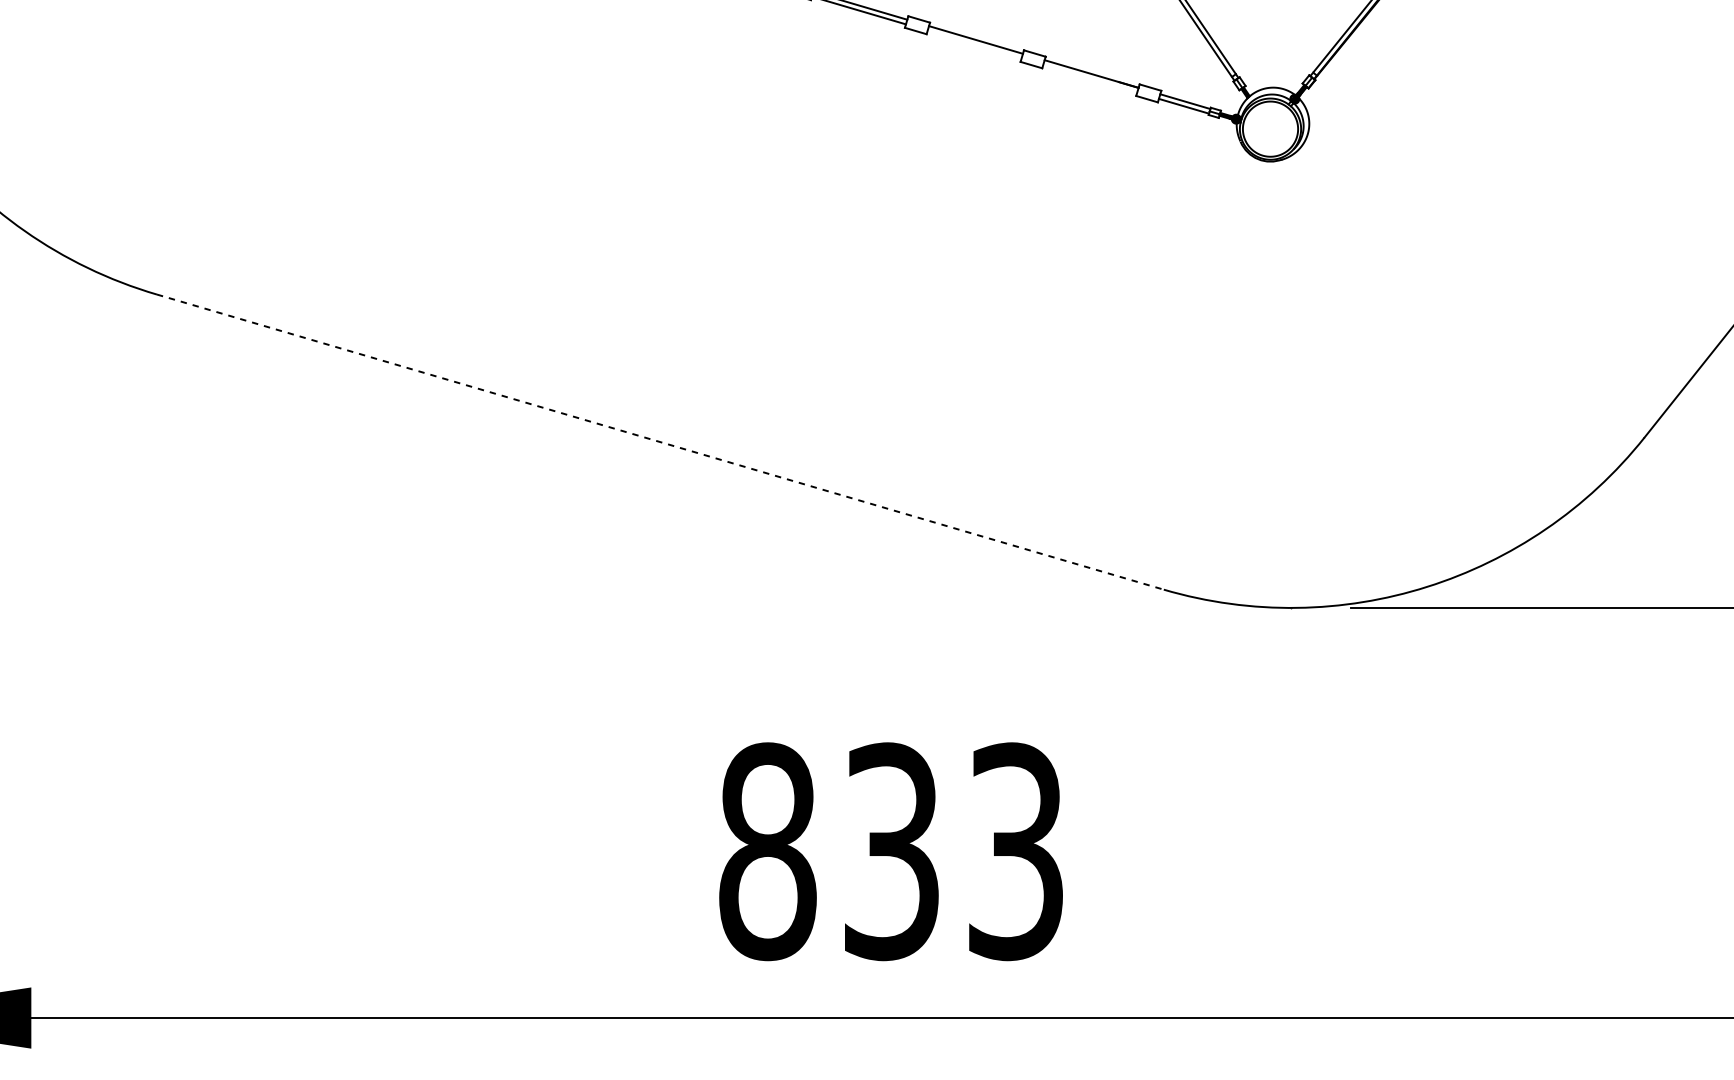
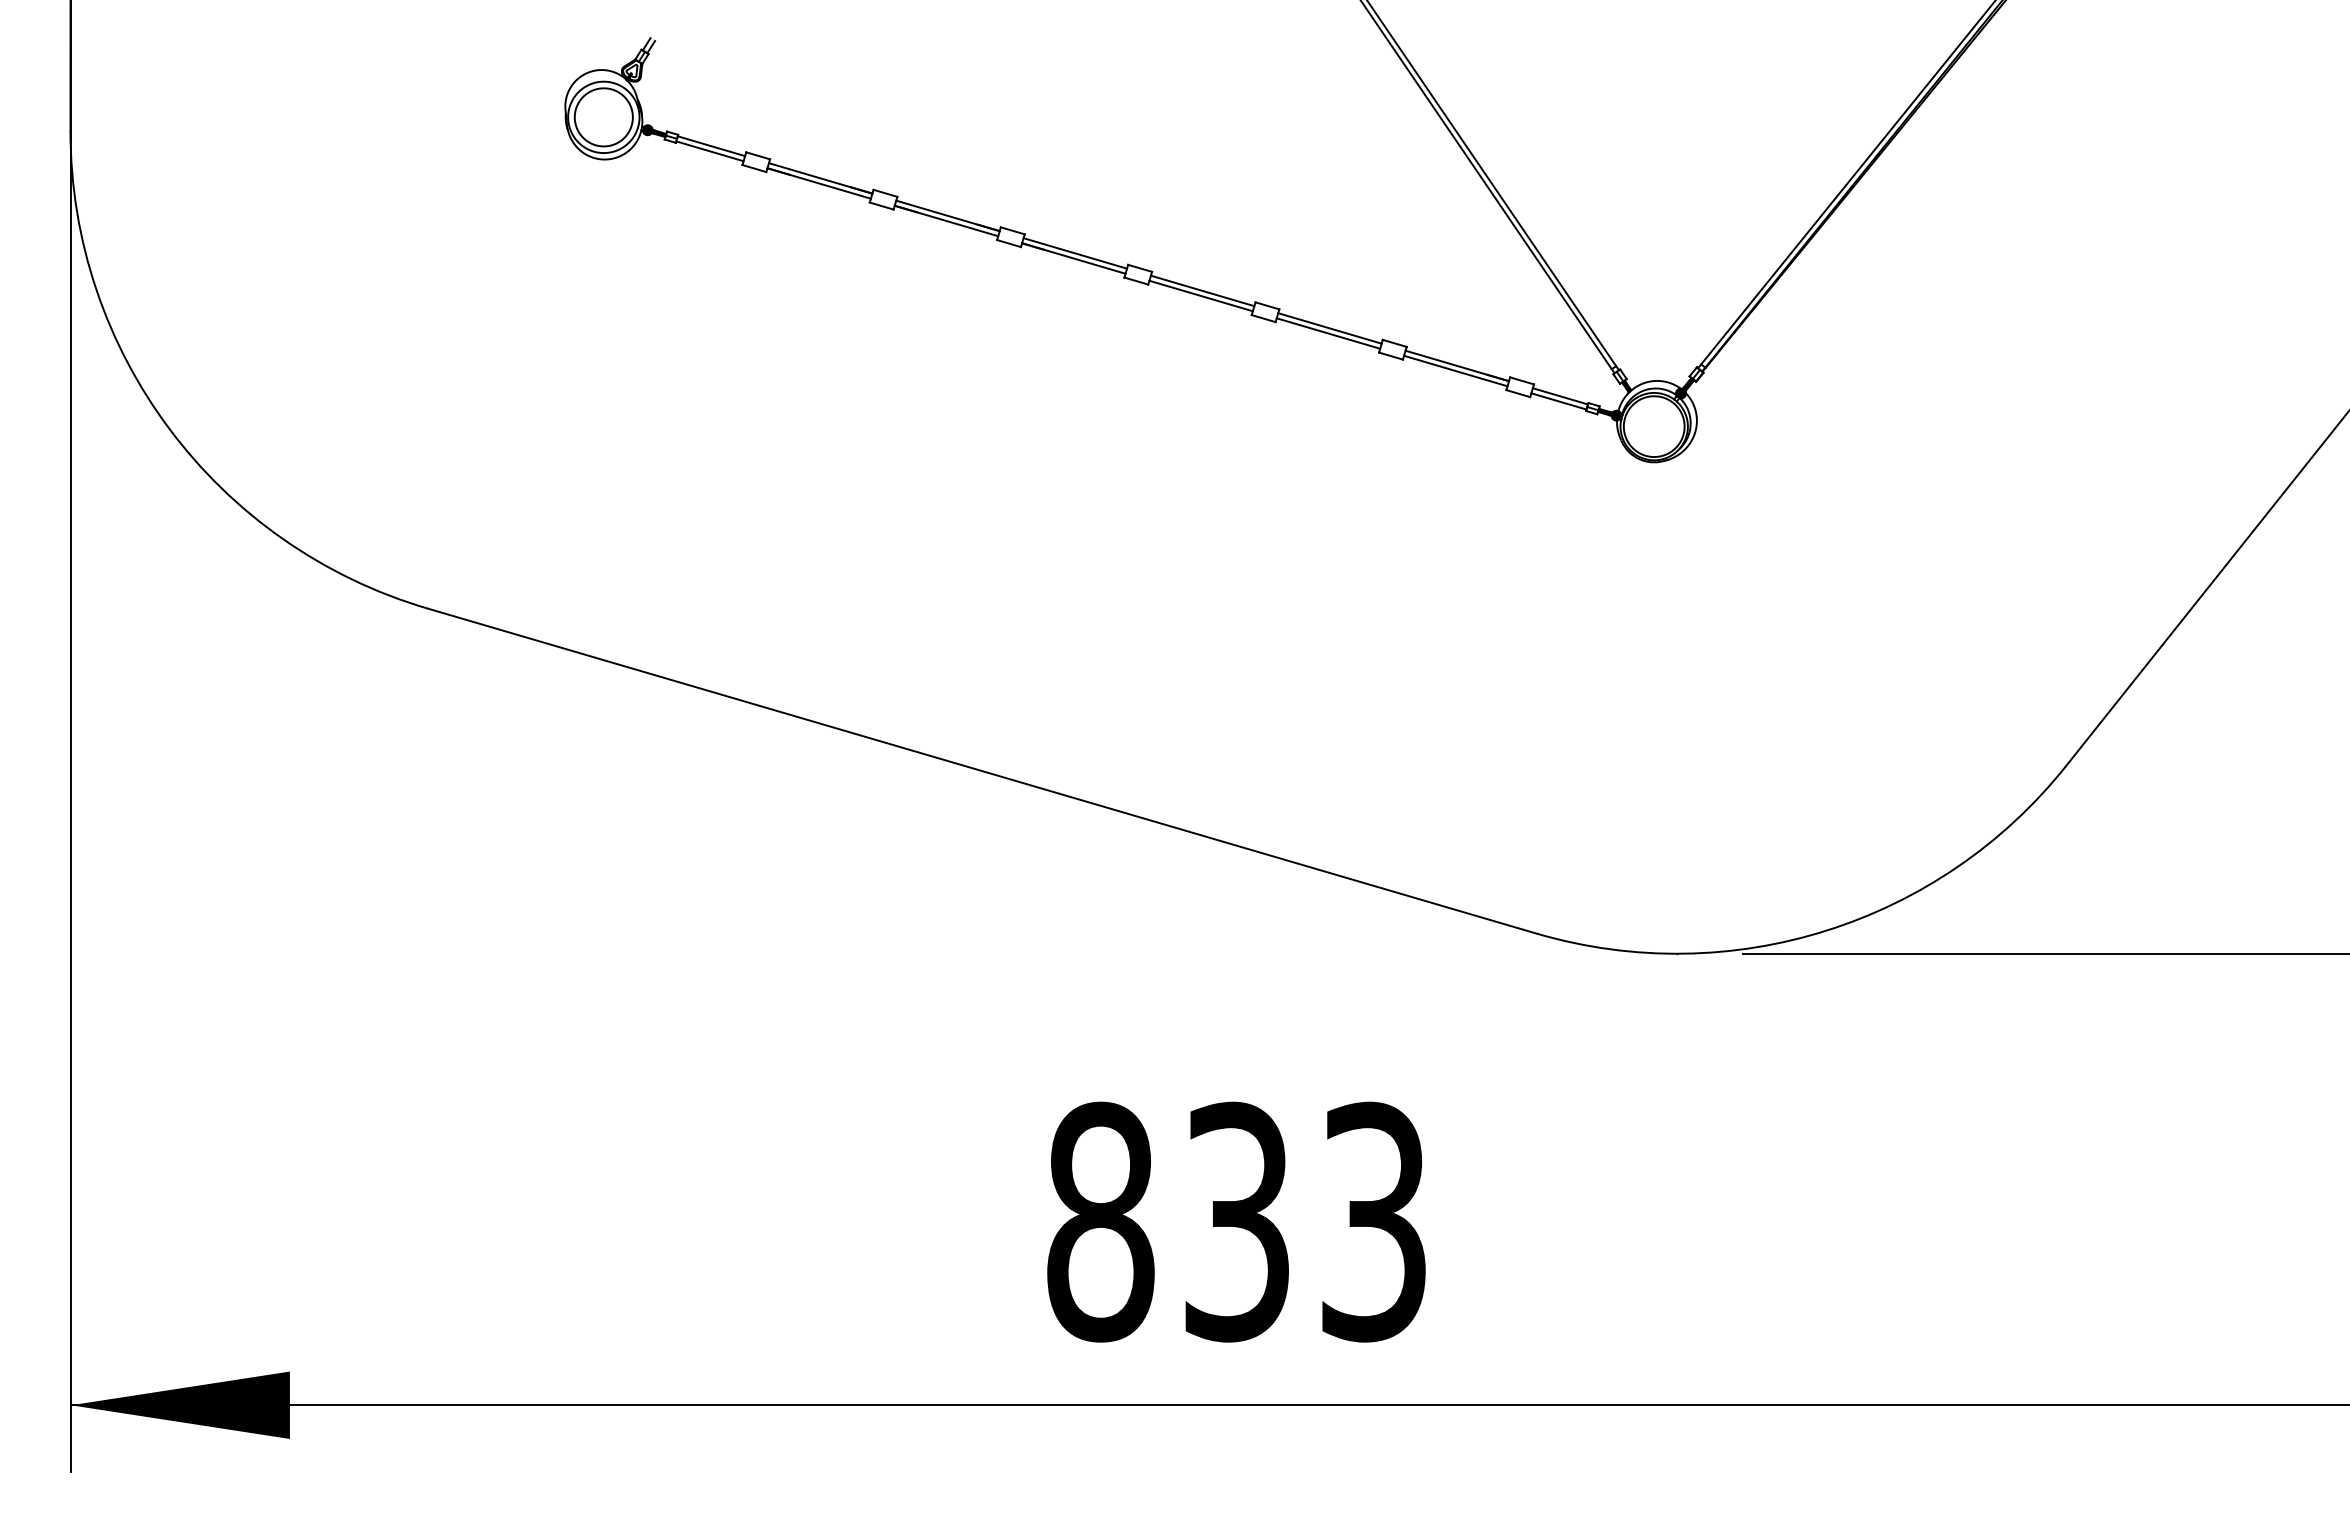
line: (974, 44) -> (1328, 333), added
line: (1090, 78) -> (1455, 370), added
line: (660, 442) -> (982, 771), dashed -> solid

